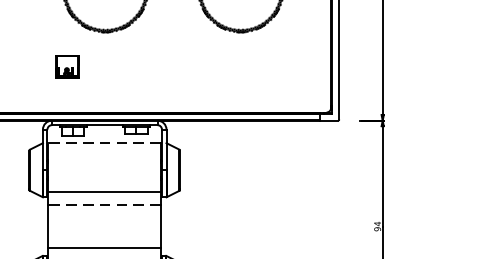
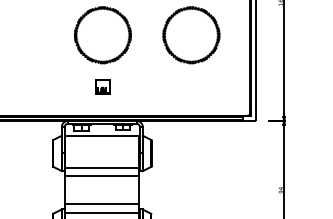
part: (66, 66) -> (102, 86), moved
line: (104, 142) -> (102, 135), dashed -> solid
line: (104, 205) -> (102, 176), dashed -> solid

